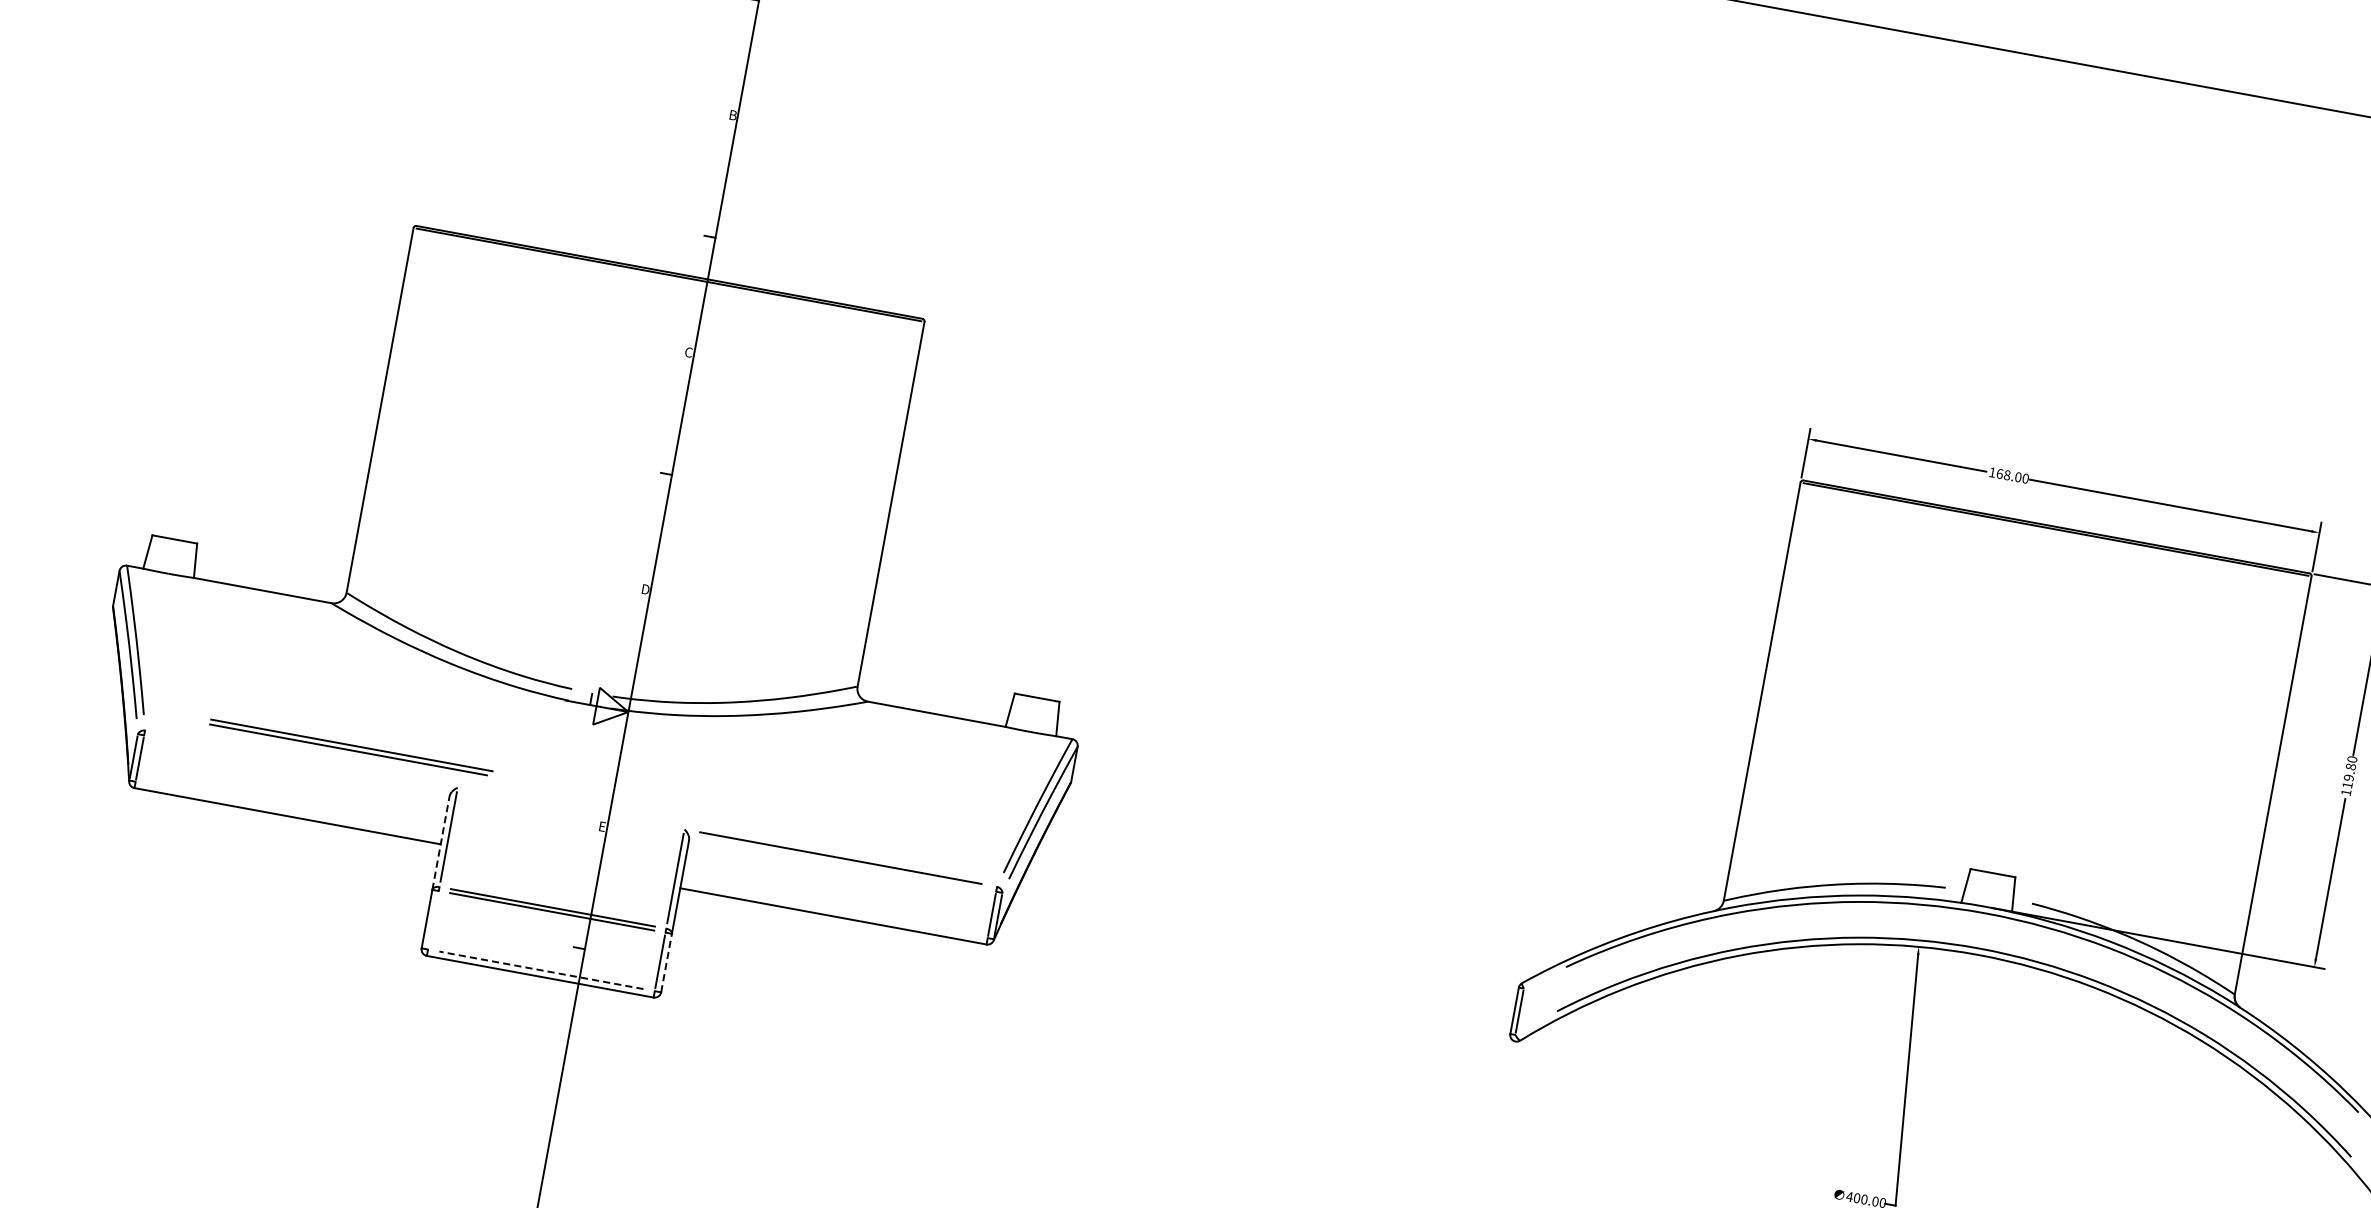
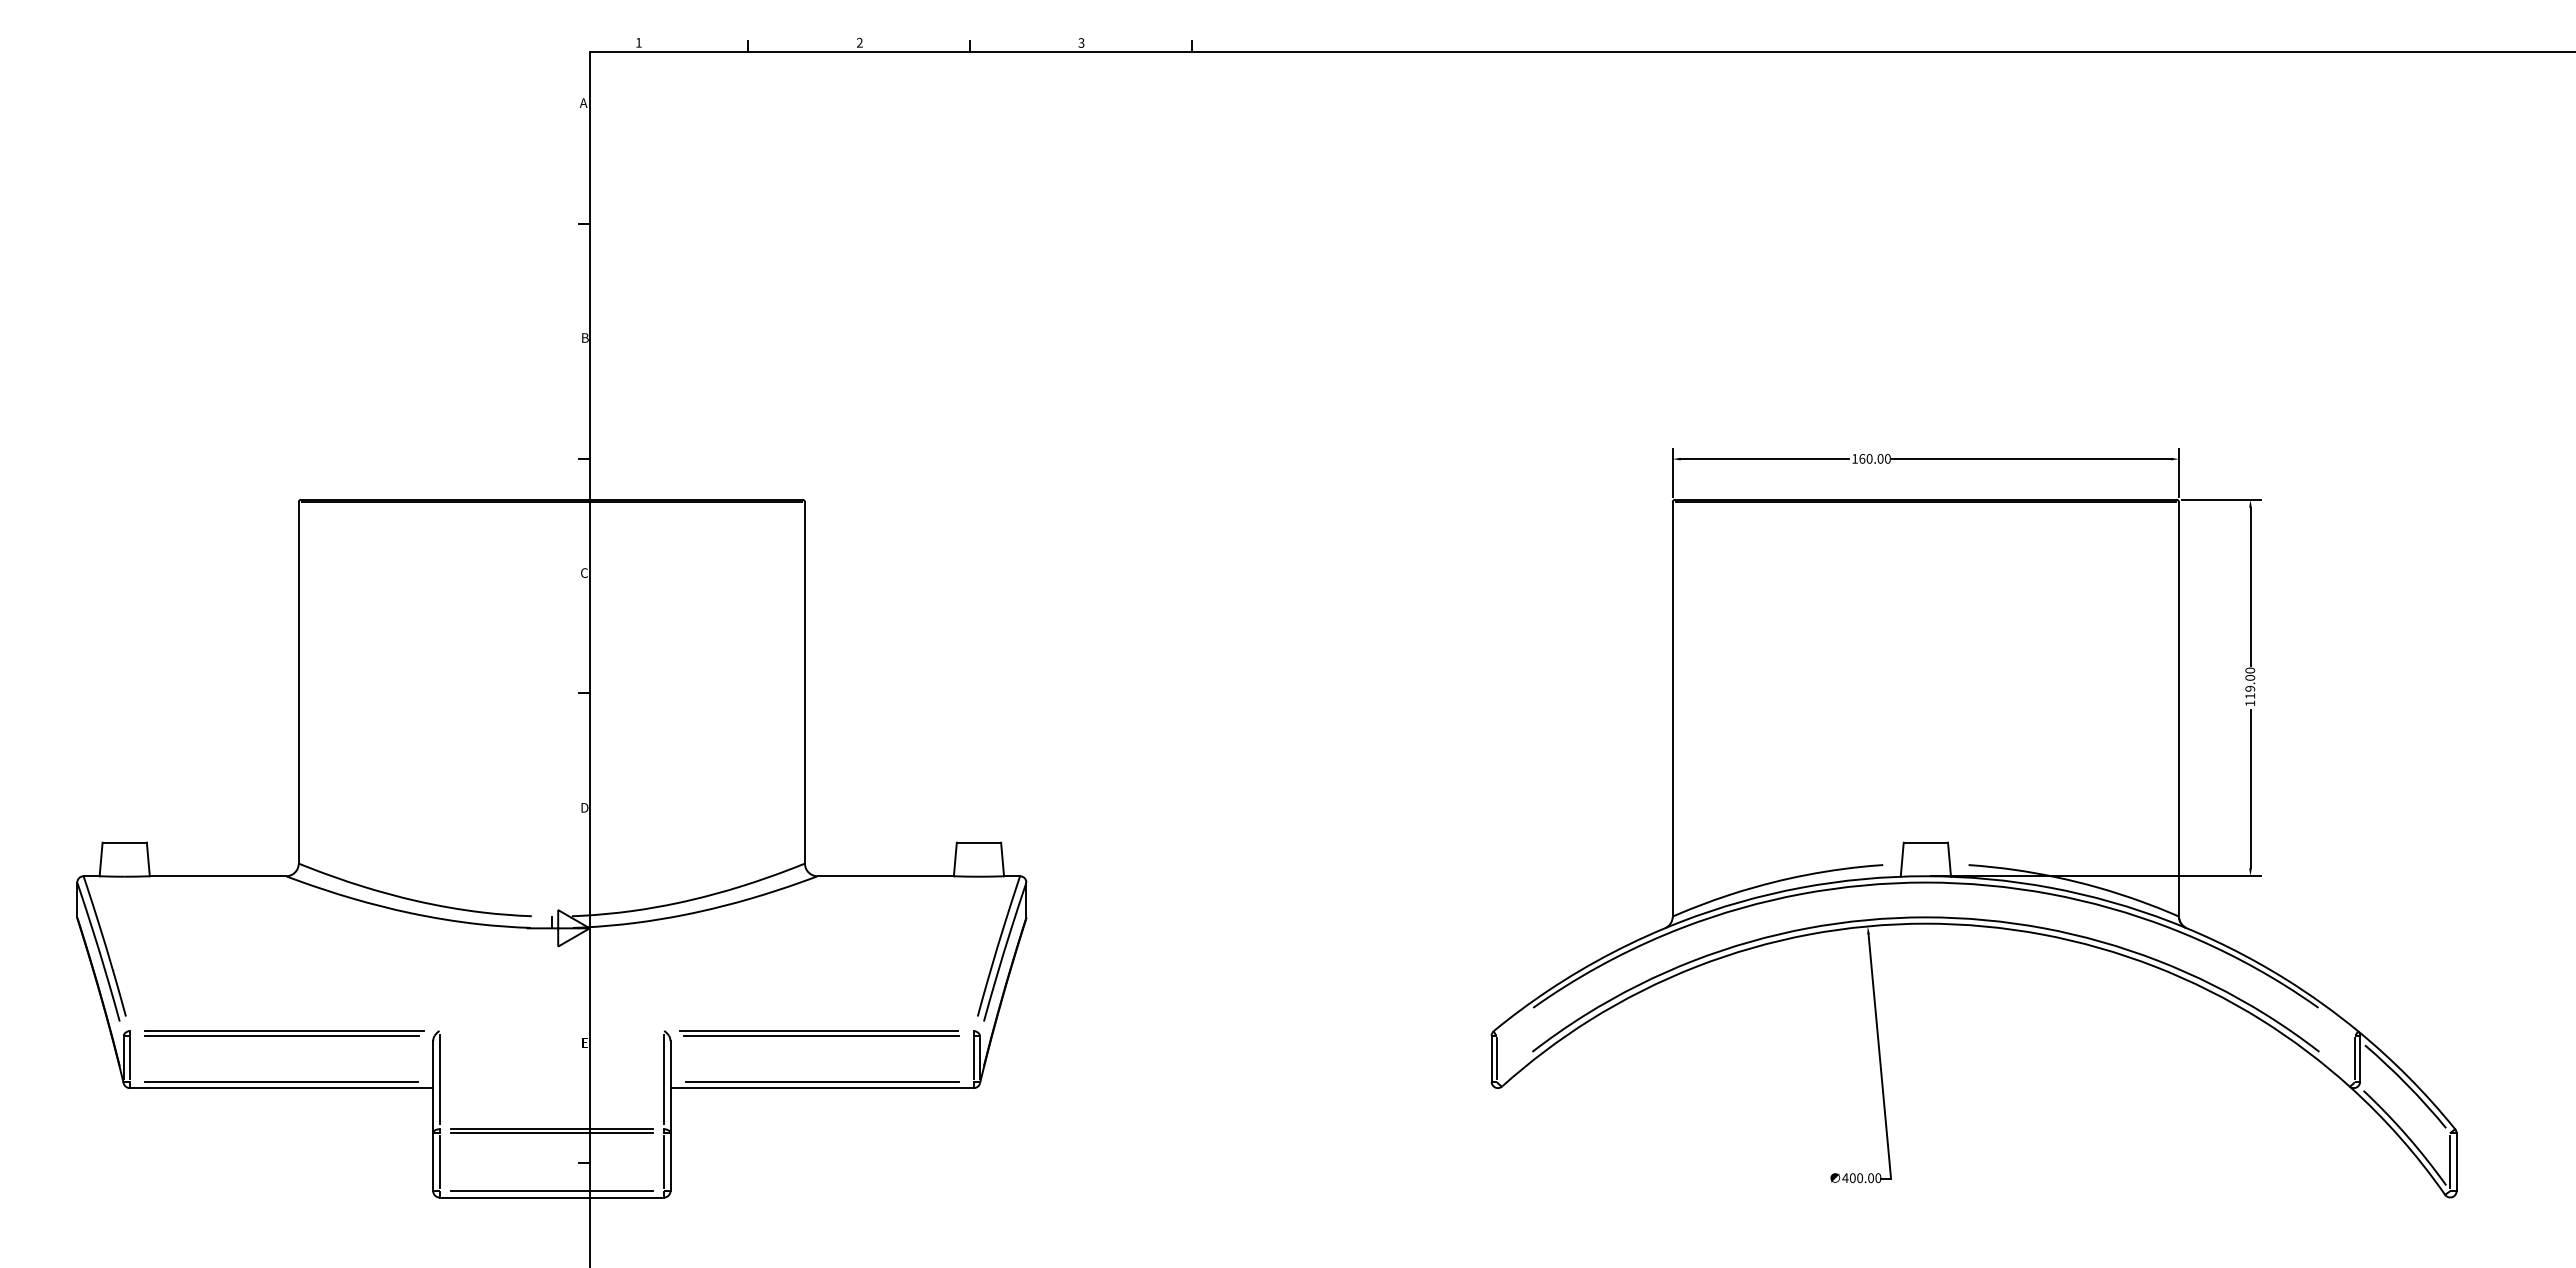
text: (2007, 474) -> (1869, 458), 168.00 -> 160.00
part: (351, 747) -> (284, 1033), moved
text: (2350, 766) -> (2249, 677), 119.80 -> 119.00
line: (288, 809) -> (281, 1081), added
line: (441, 842) -> (433, 1086), dashed -> solid
line: (842, 863) -> (821, 1035), added
line: (833, 909) -> (821, 1081), added
line: (433, 920) -> (439, 1162), added
line: (666, 963) -> (670, 1162), dashed -> solid
line: (541, 970) -> (551, 1191), dashed -> solid

